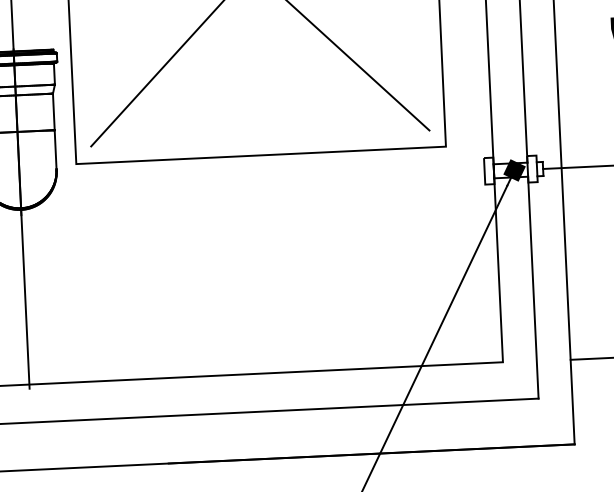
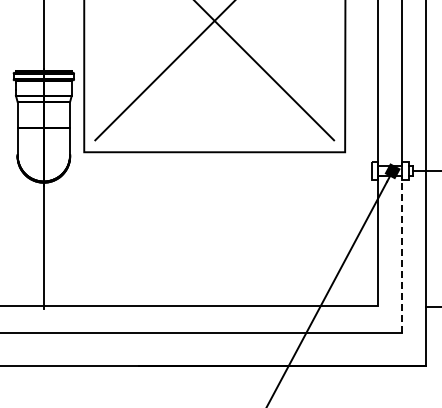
line: (533, 286) -> (402, 253), solid -> dashed

